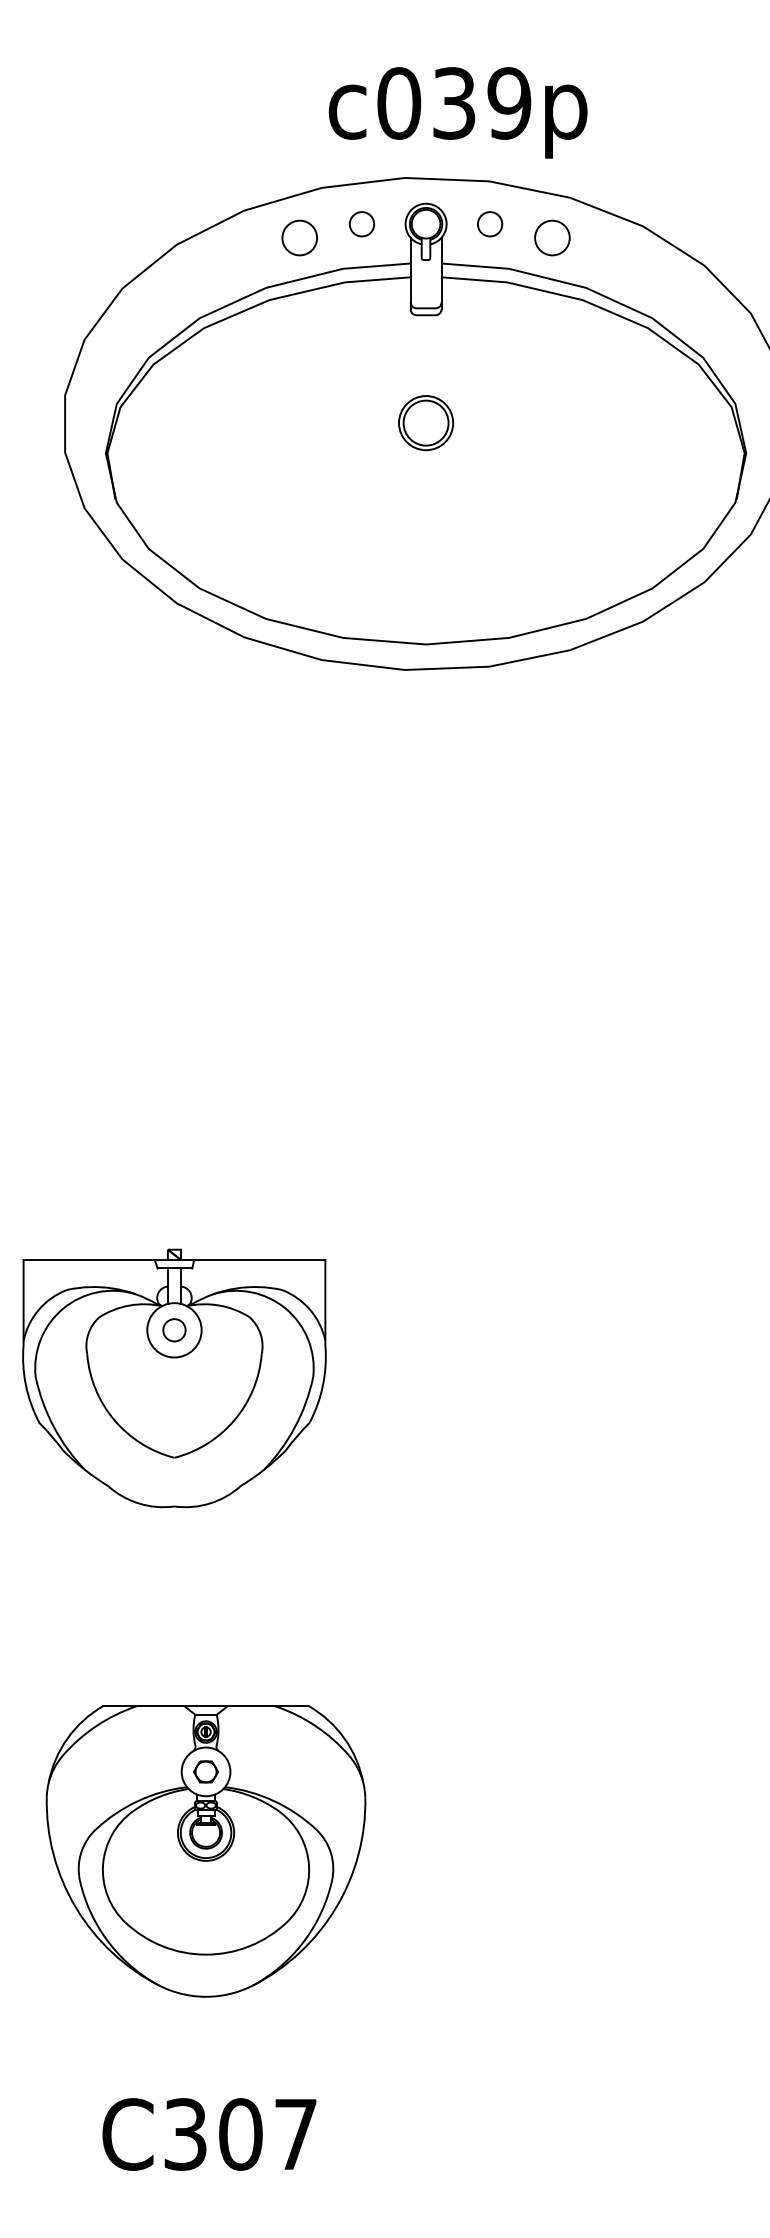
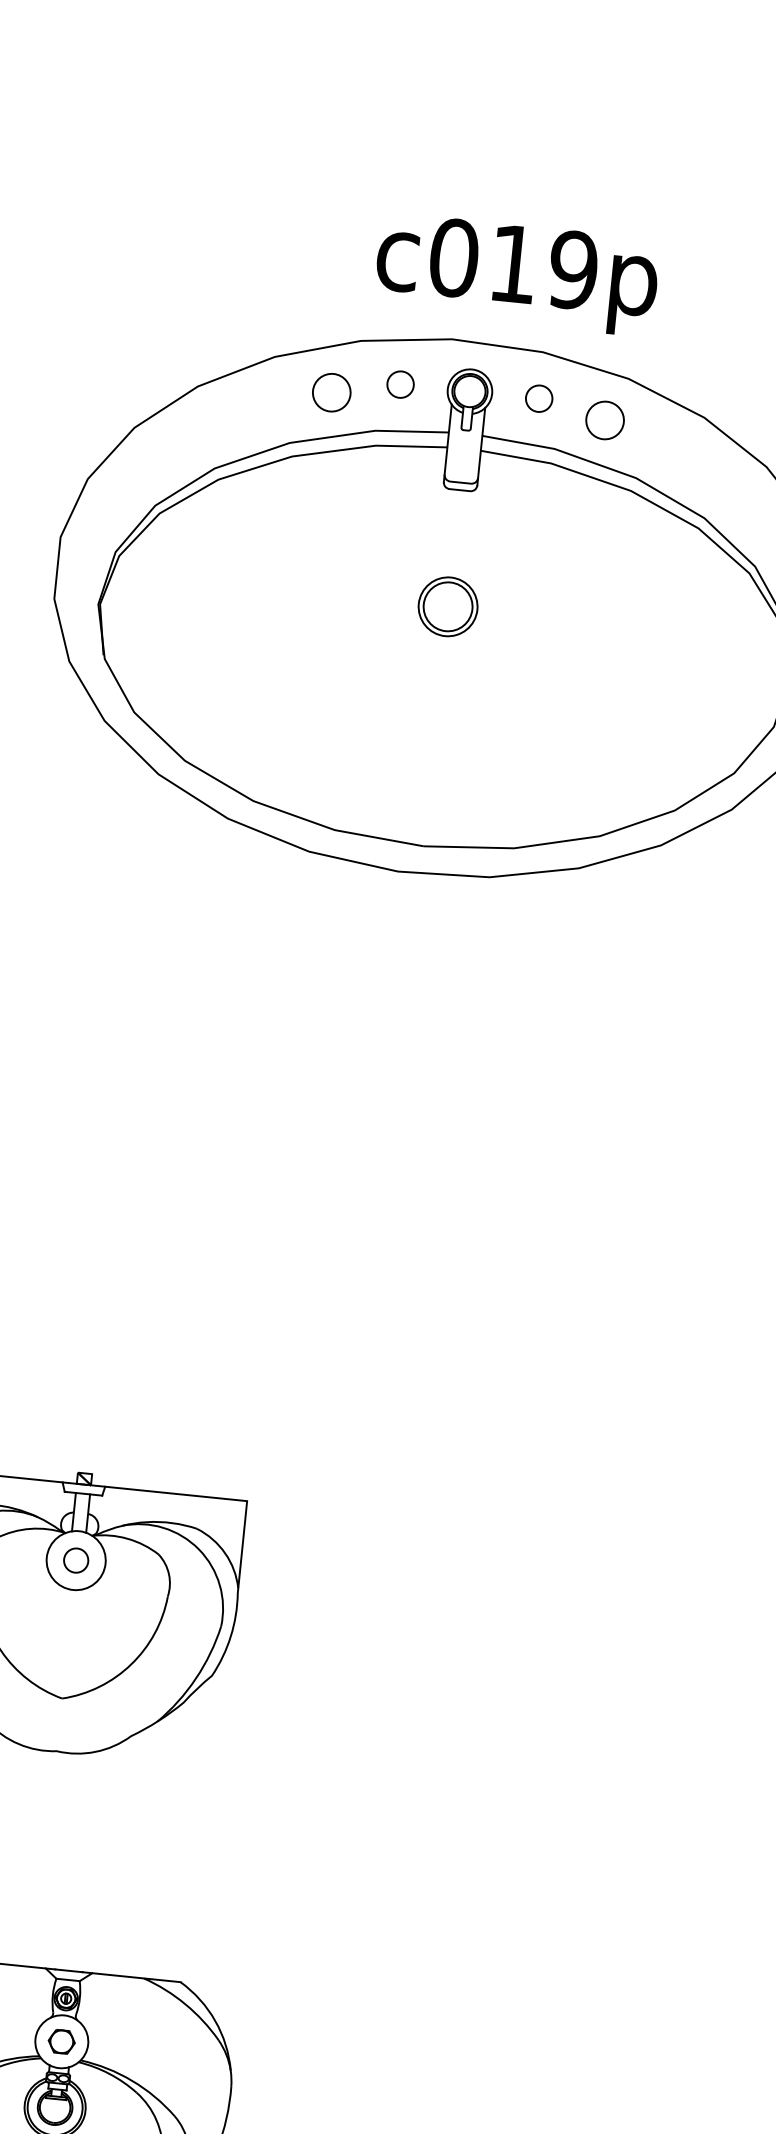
text: (454, 103) -> (513, 264), c039p -> c019p

